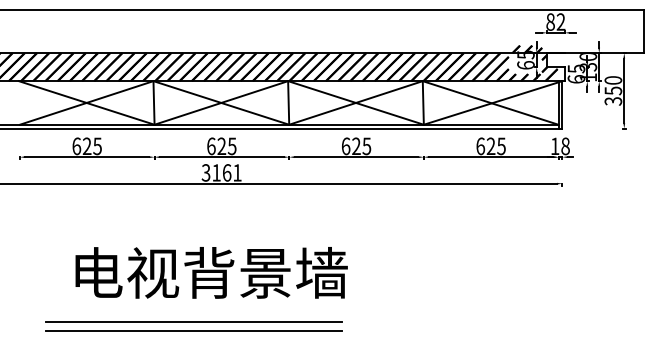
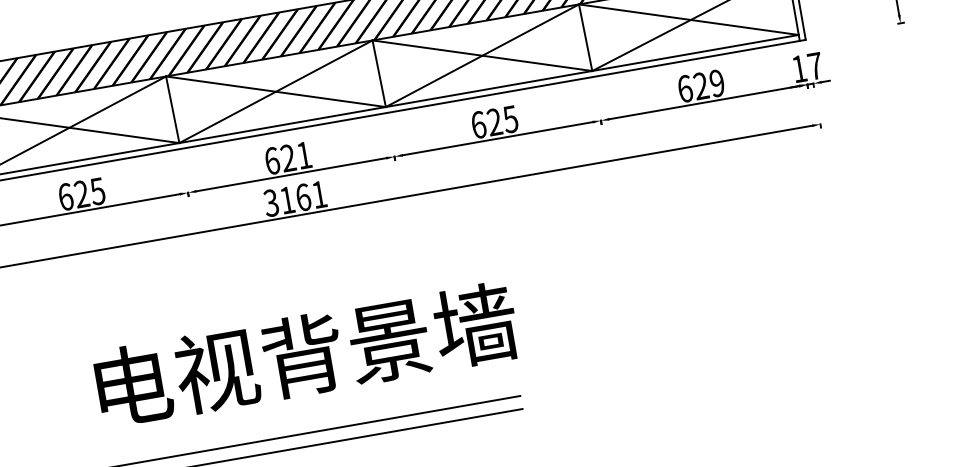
text: (231, 146) -> (303, 155), 625 -> 621
text: (501, 146) -> (717, 83), 625 -> 629
text: (565, 146) -> (815, 66), 18 -> 17

